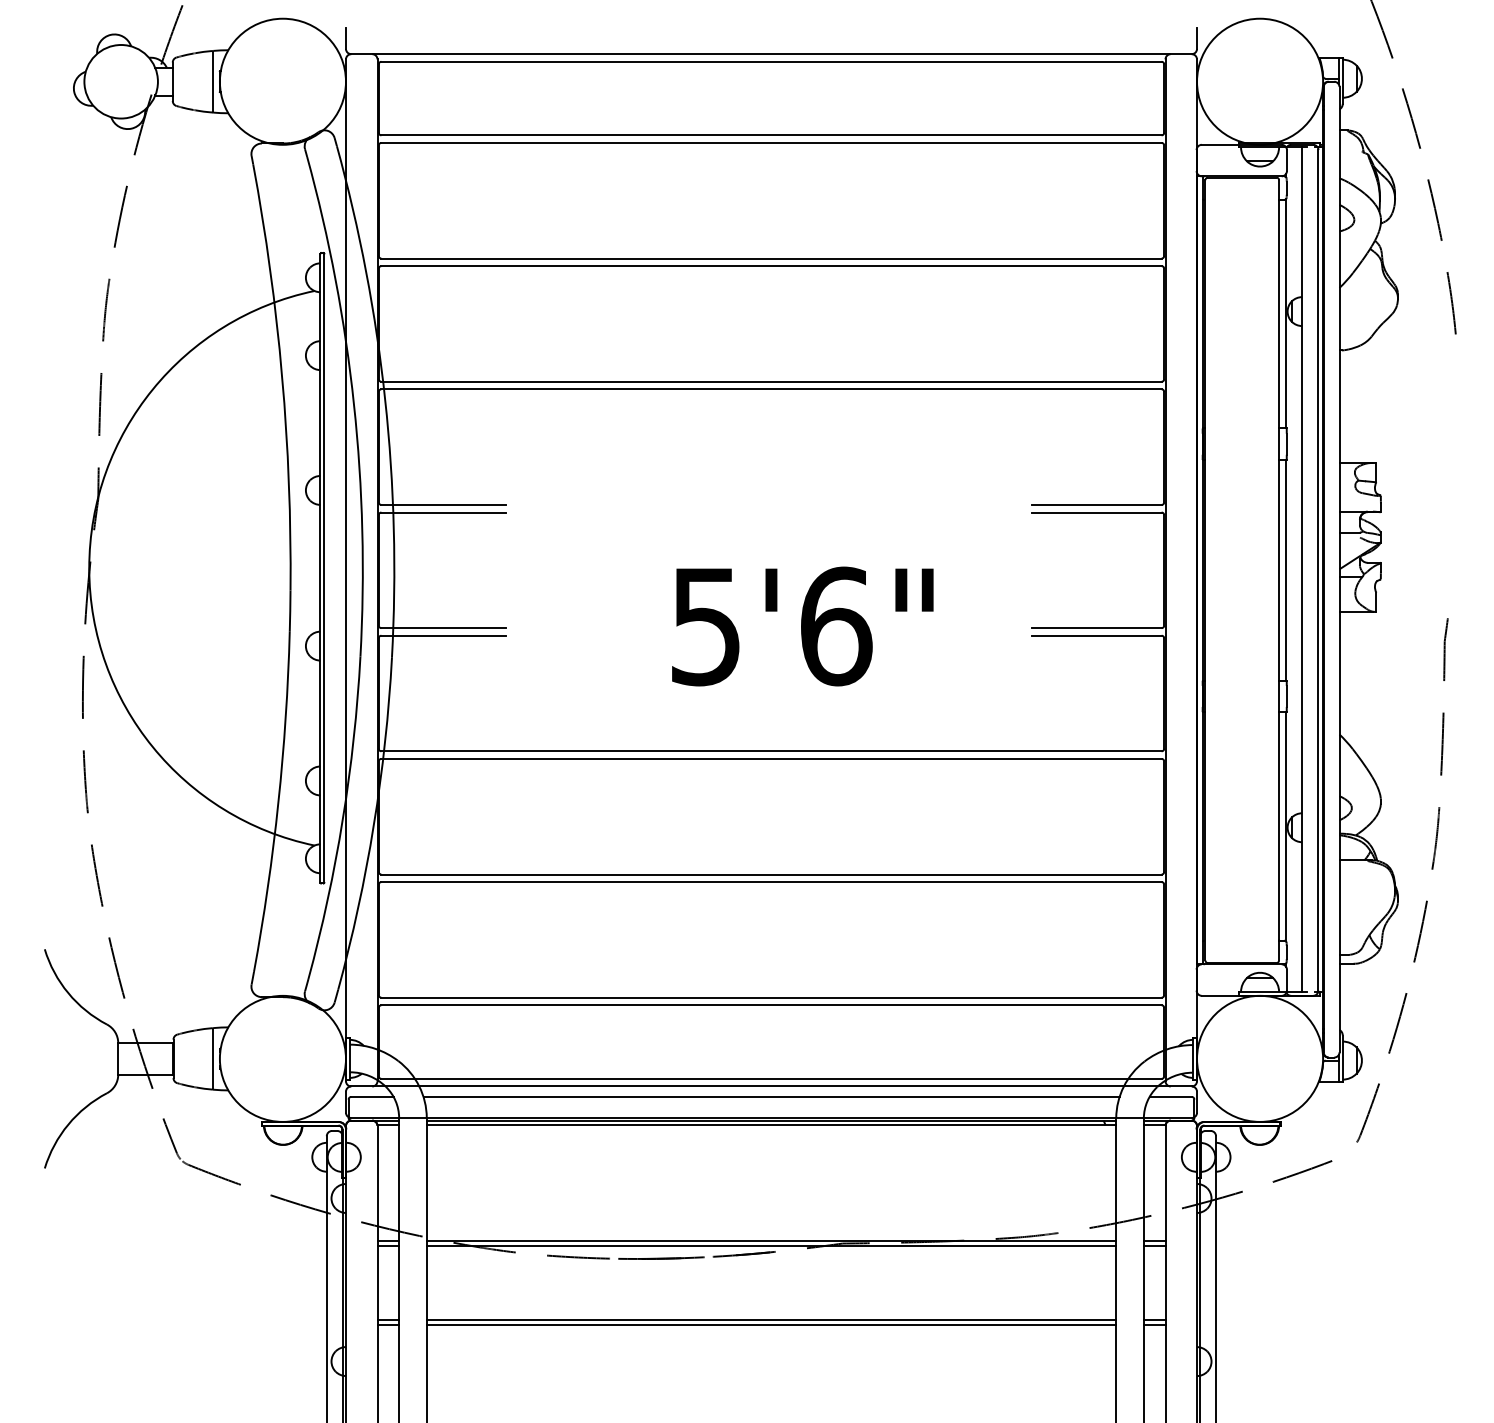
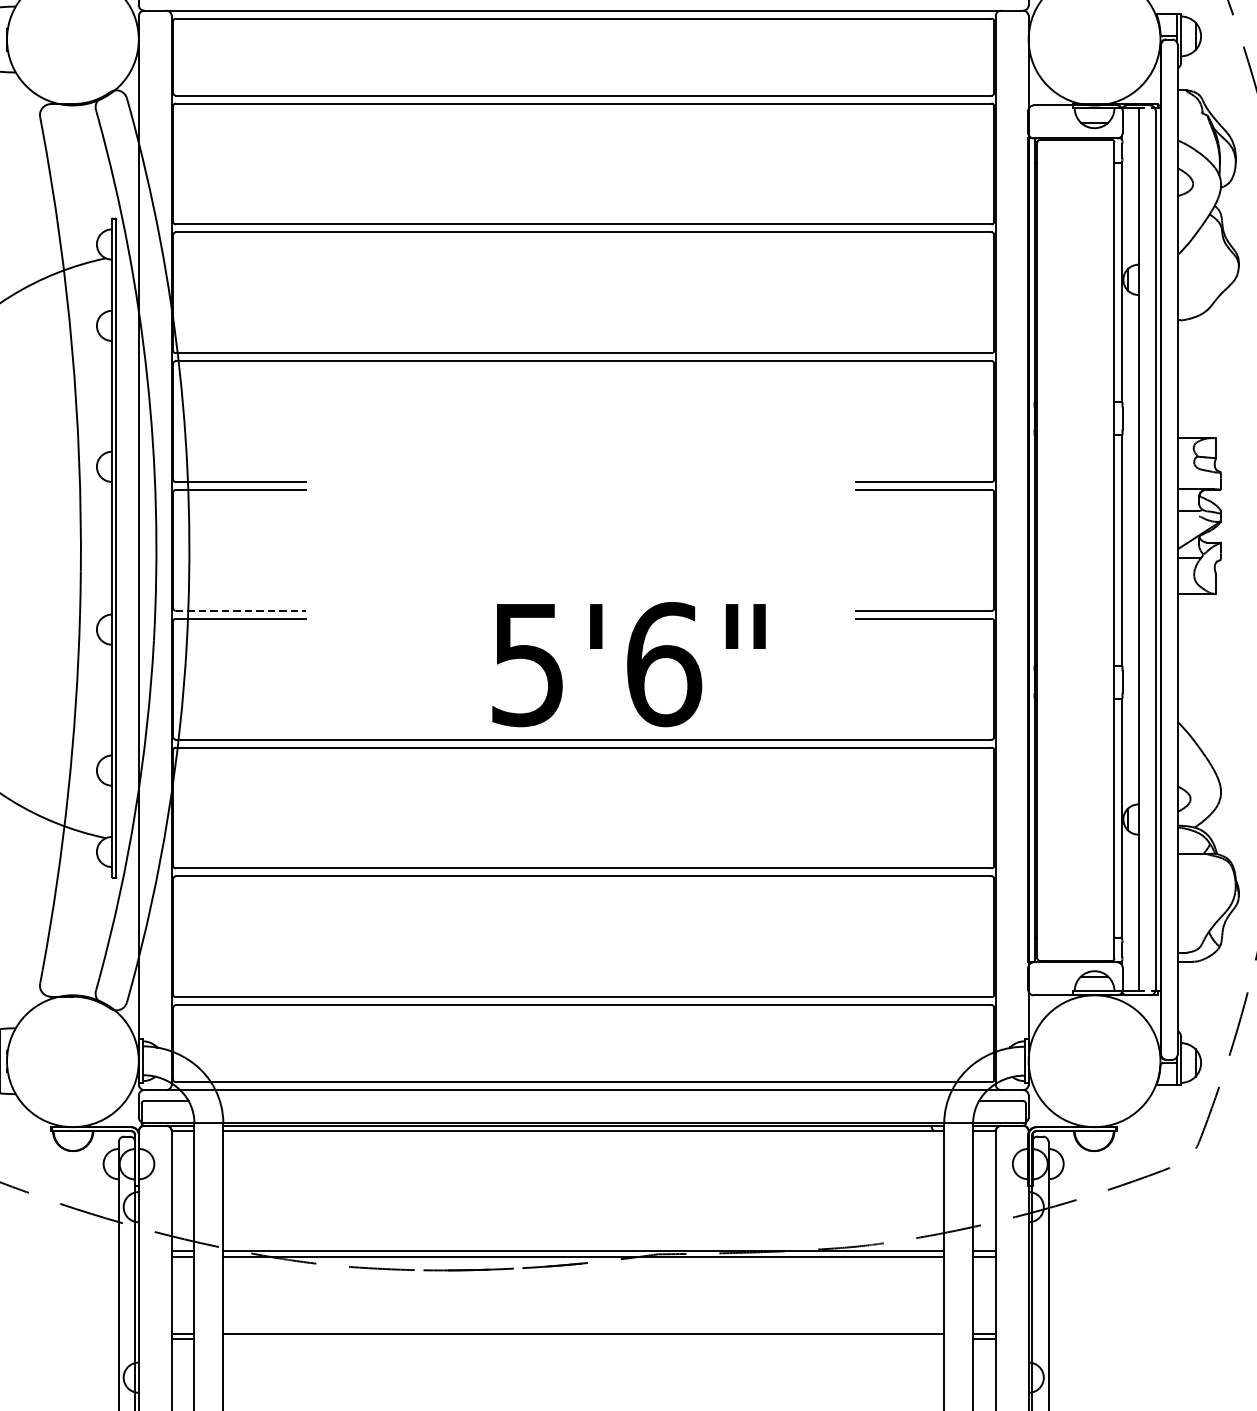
text: (802, 626) -> (628, 664), moved
line: (444, 628) -> (241, 611), solid -> dashed
line: (771, 1096) -> (583, 1100), removed
line: (771, 1324) -> (583, 1338), removed

